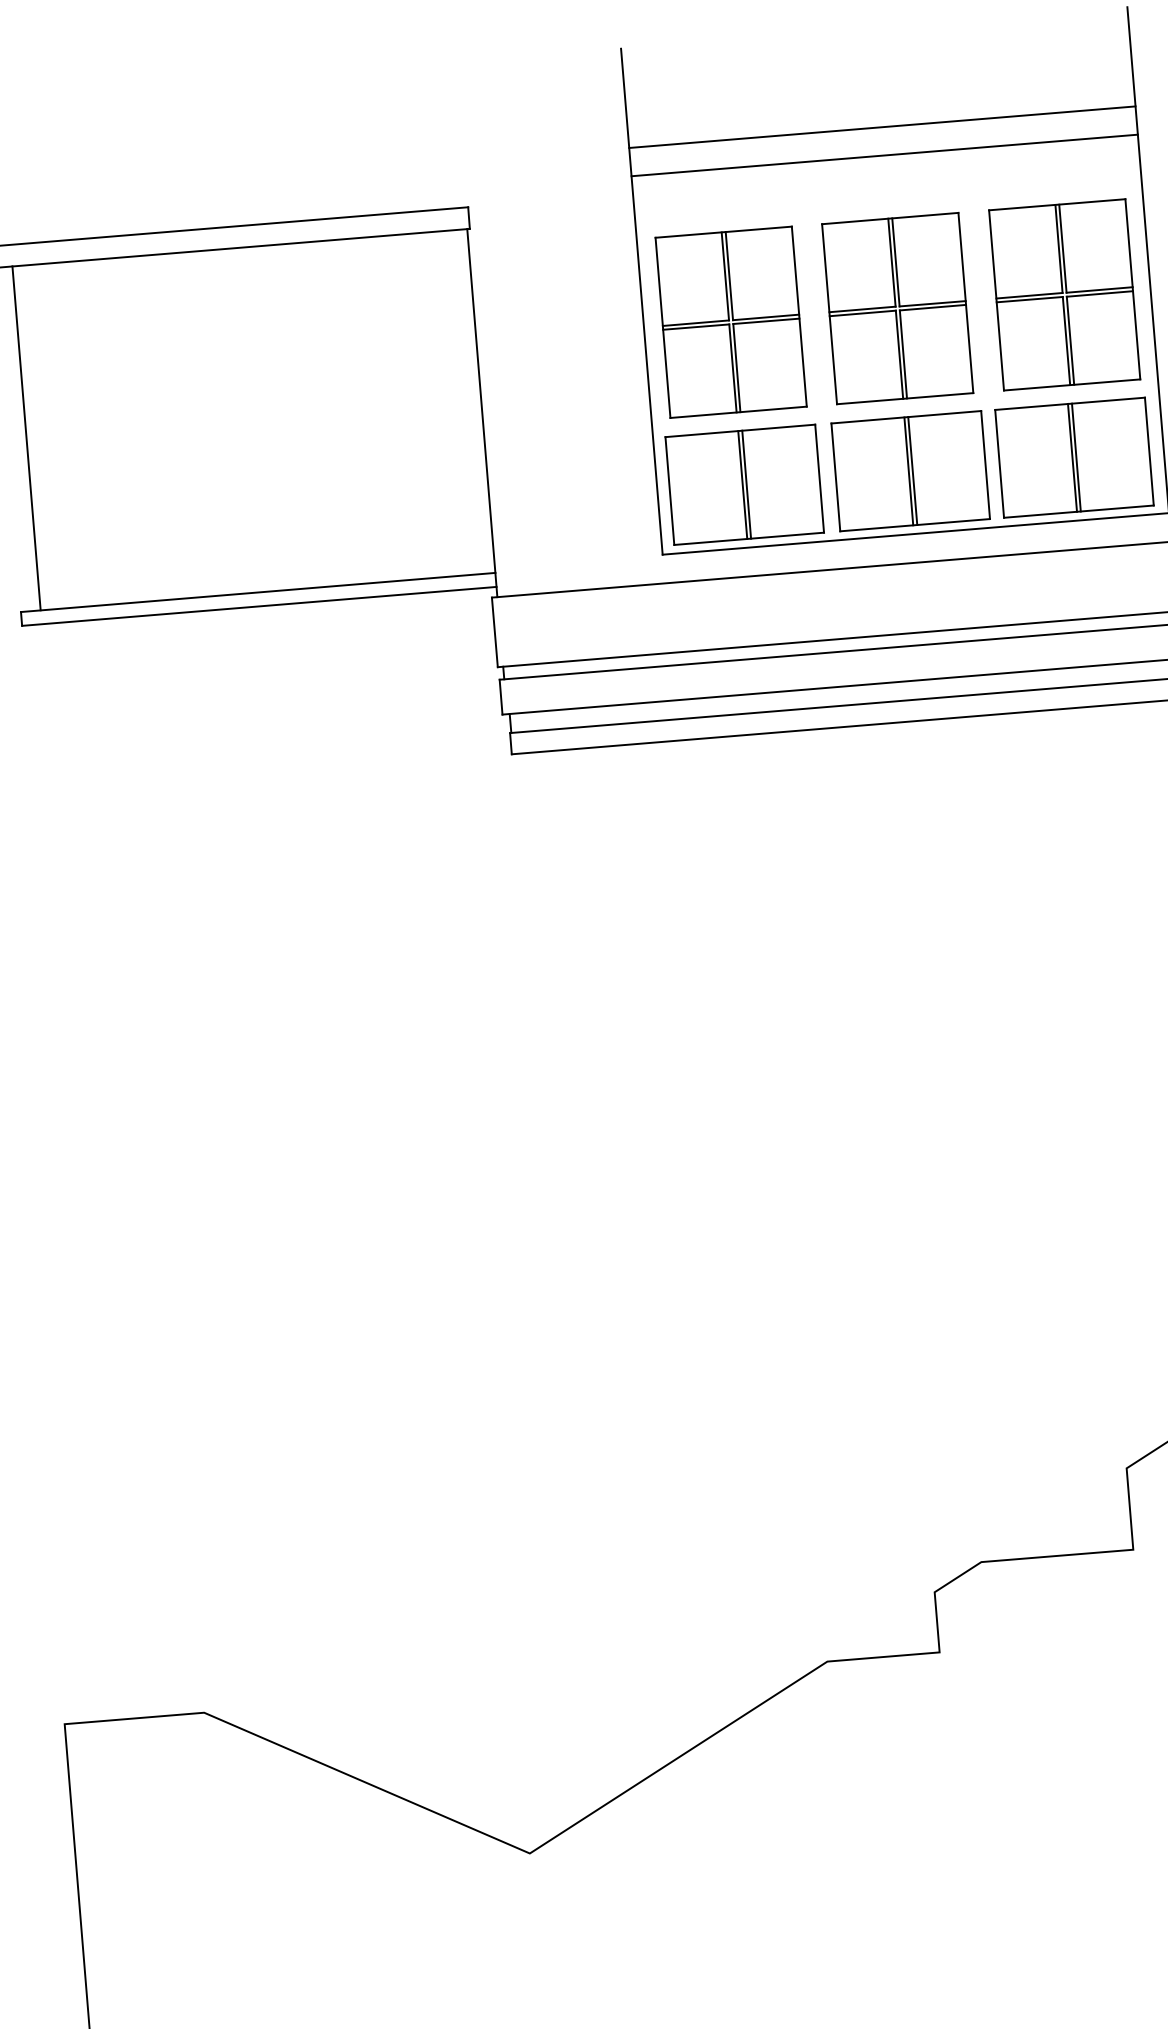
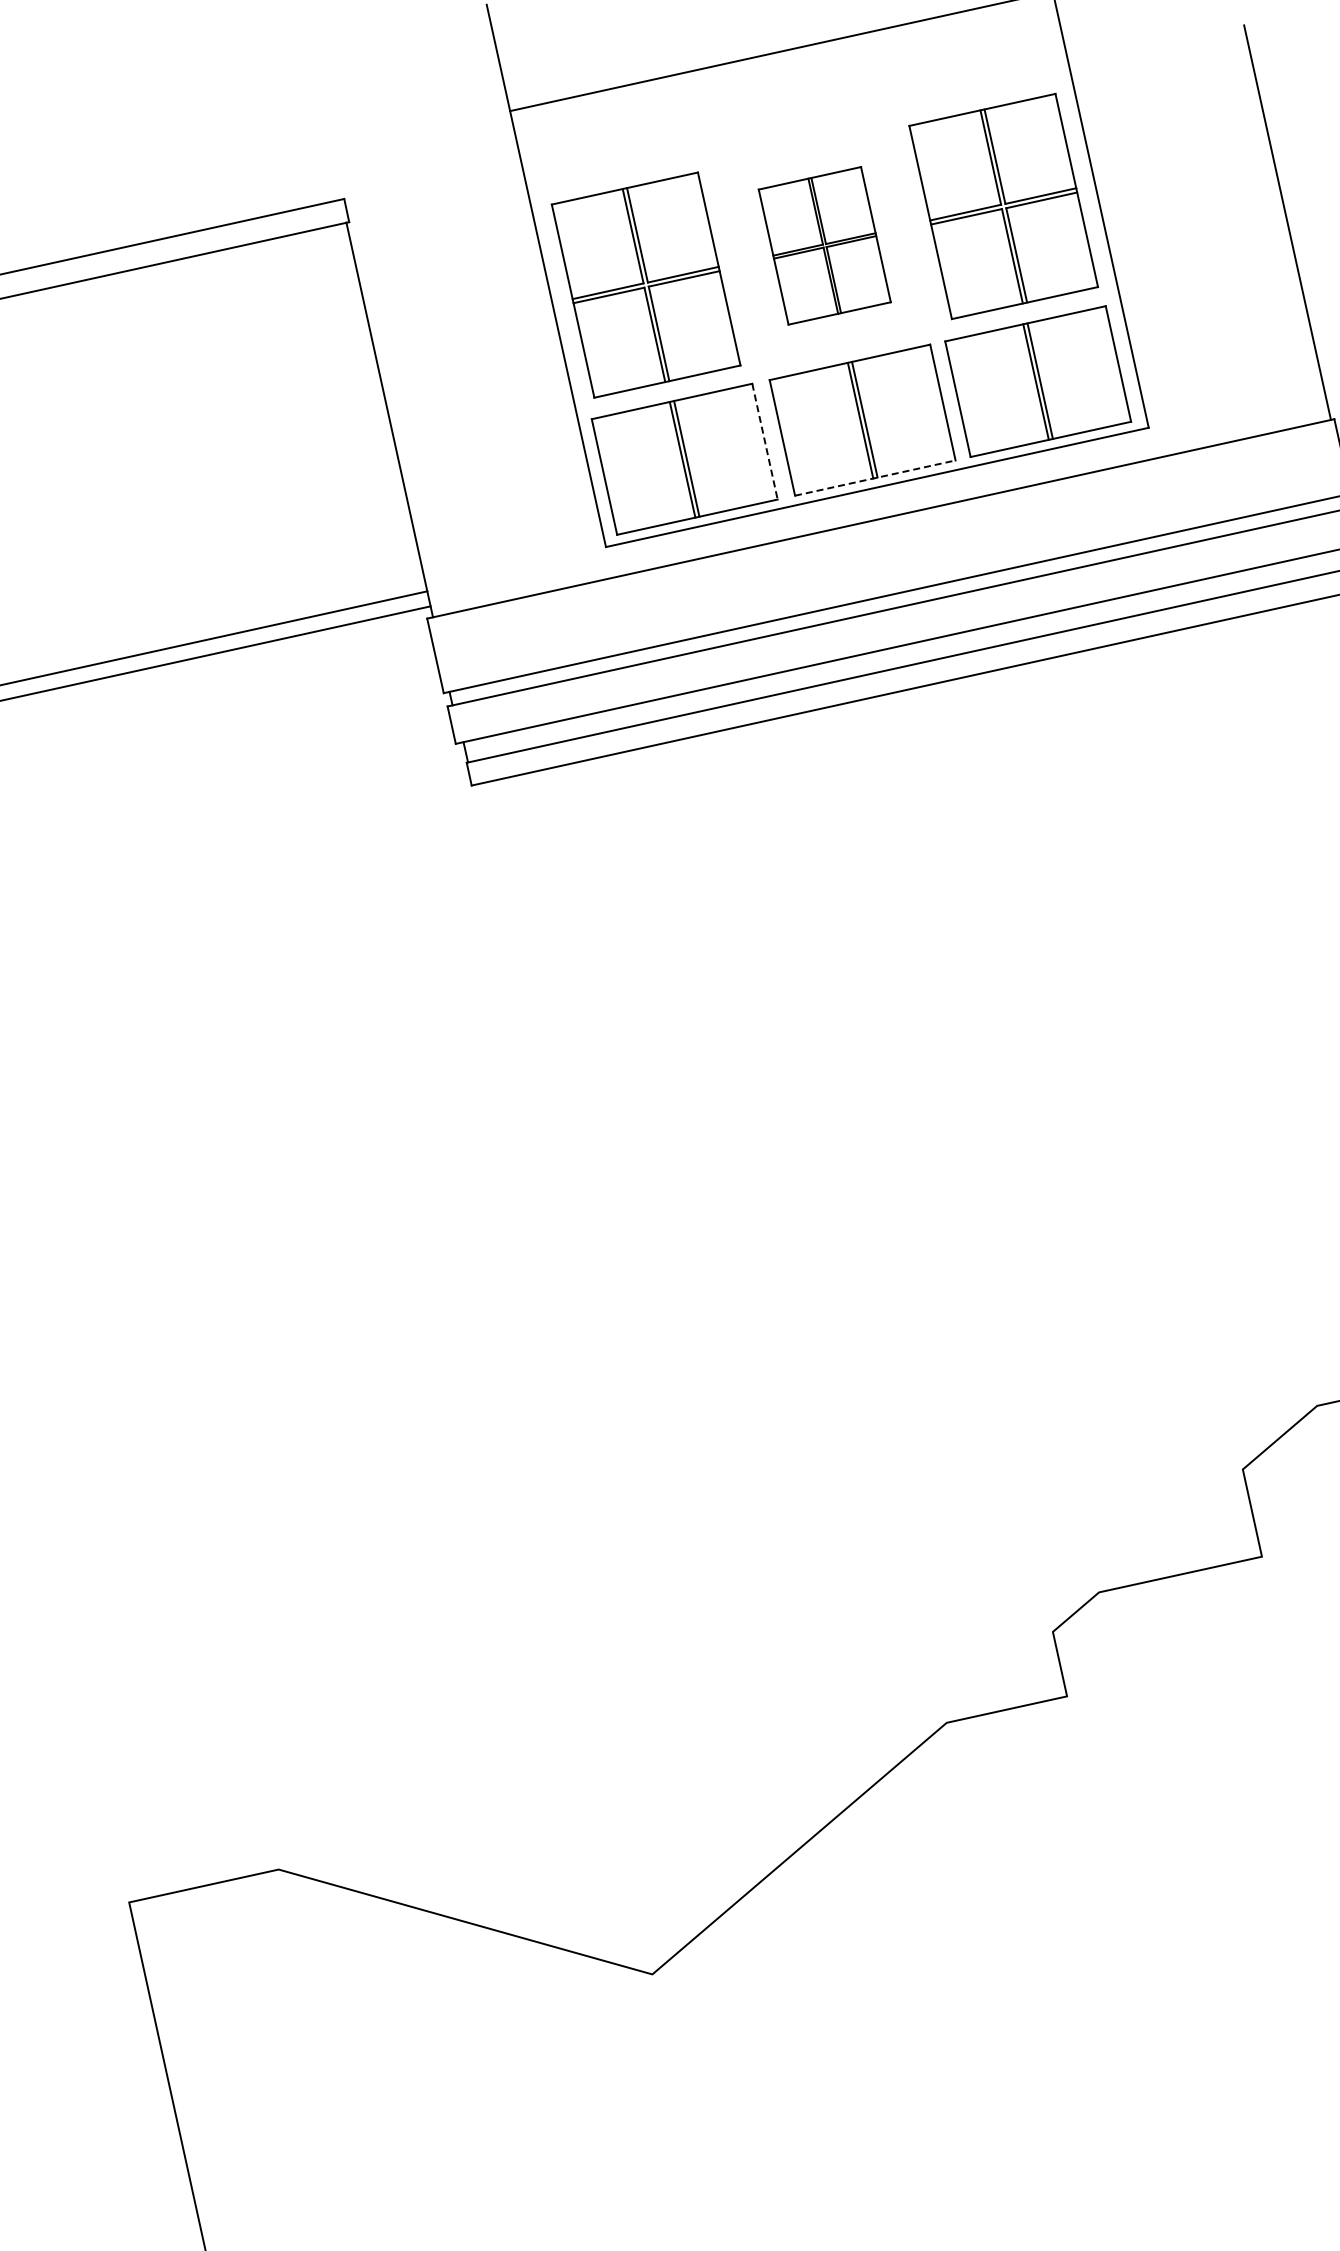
line: (884, 155) -> (787, 81), removed
part: (897, 308) -> (824, 245), size x0.7
line: (819, 479) -> (765, 442), solid -> dashed
line: (915, 524) -> (875, 477), solid -> dashed

